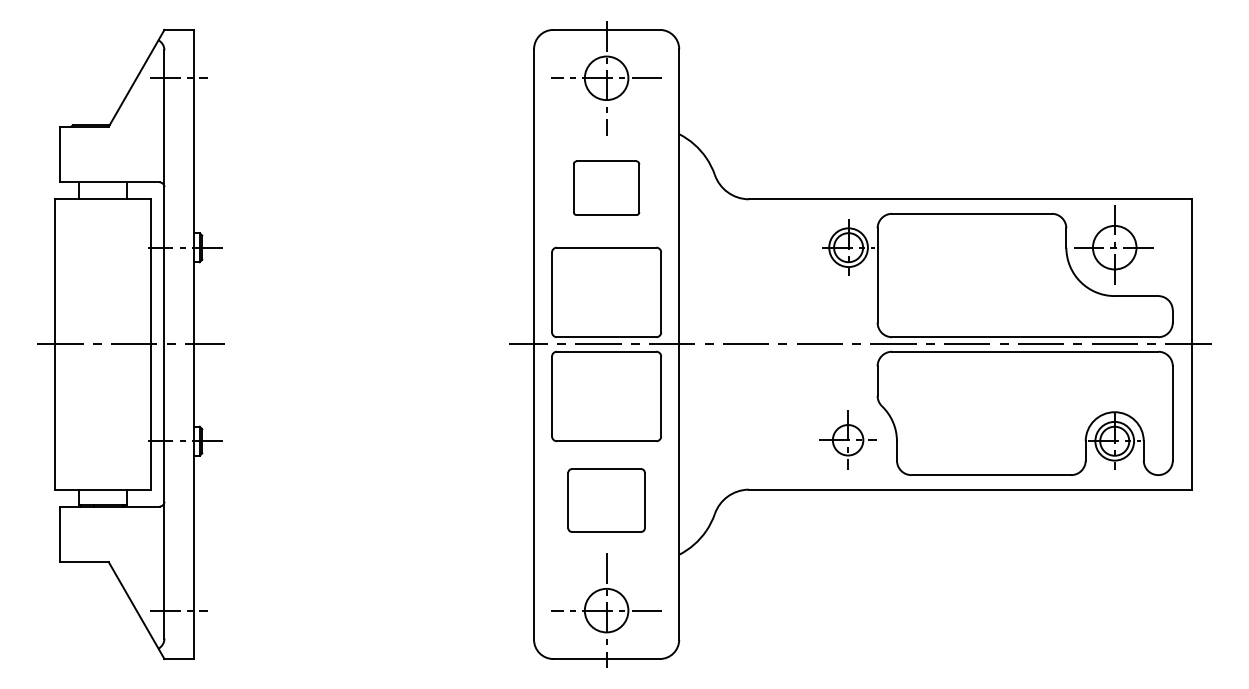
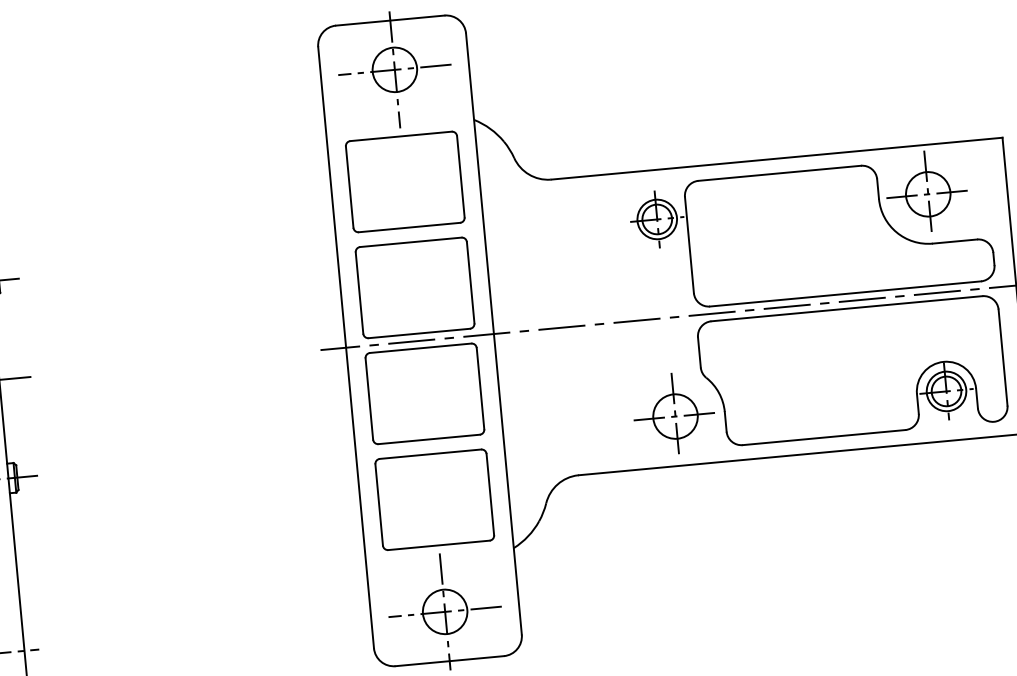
part: (606, 187) -> (405, 181), size x1.67
part: (846, 437) -> (673, 412), size x1.43
part: (606, 500) -> (434, 499), size x1.43

